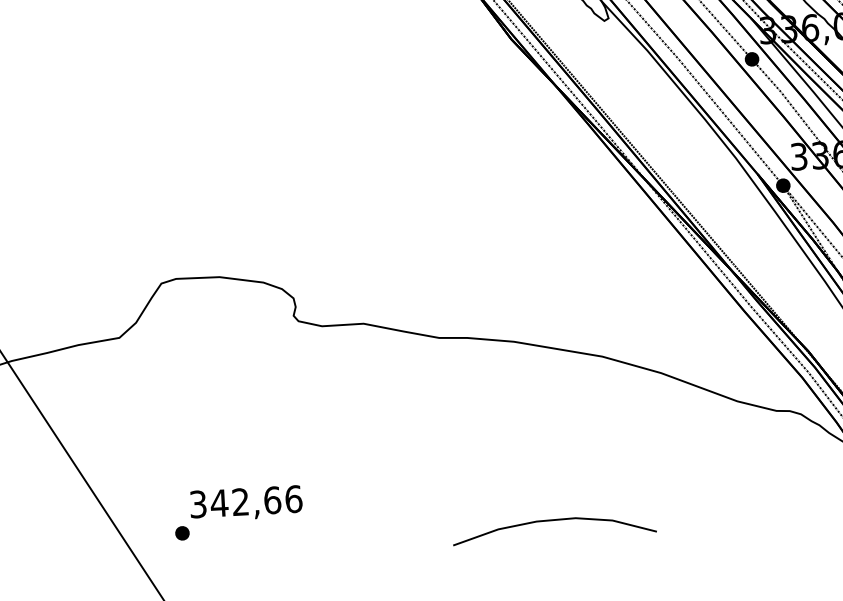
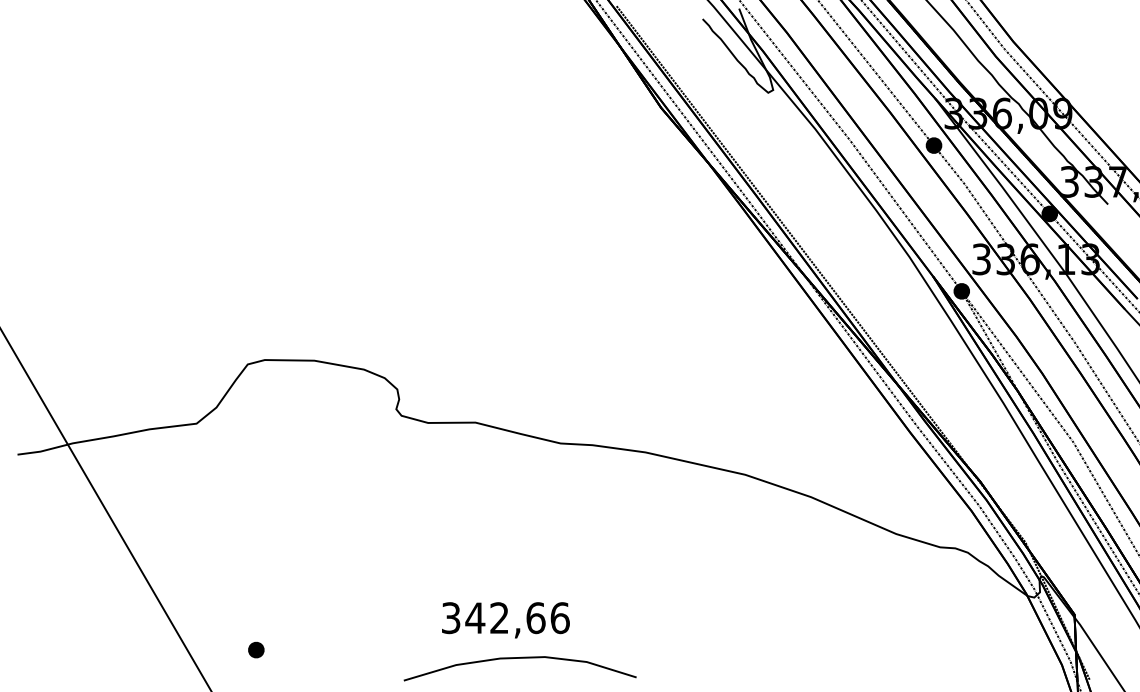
text: (246, 503) -> (505, 620), moved
part: (553, 520) -> (519, 658), moved

